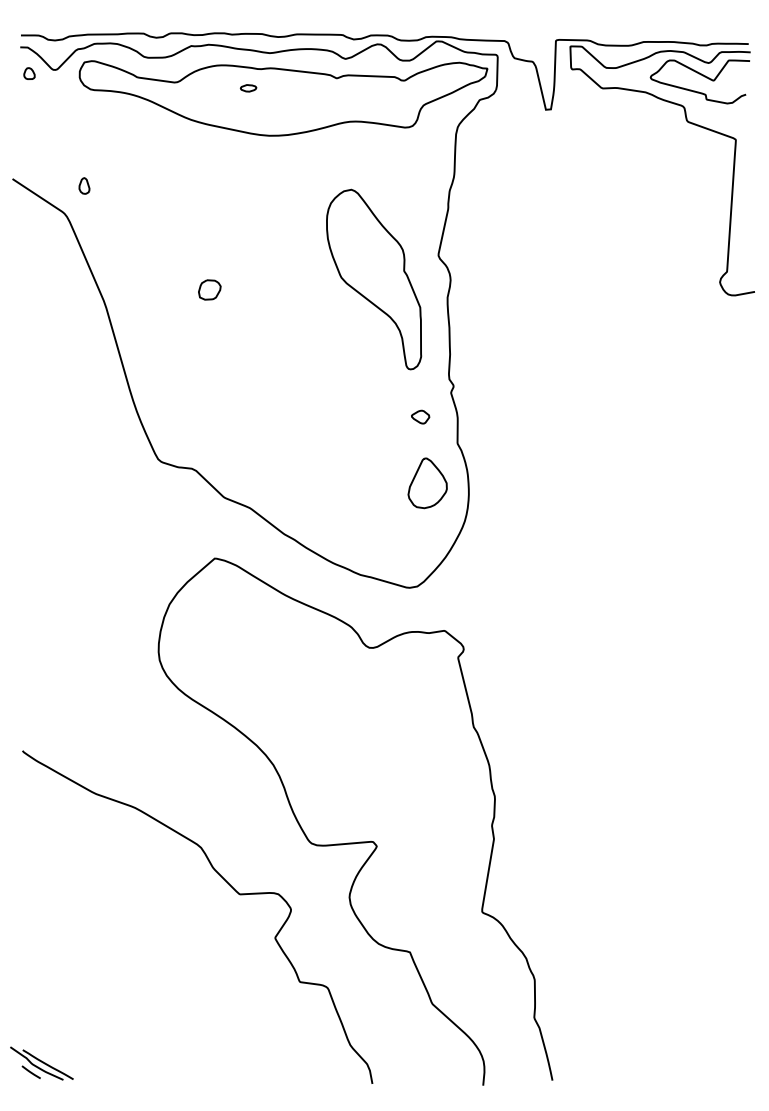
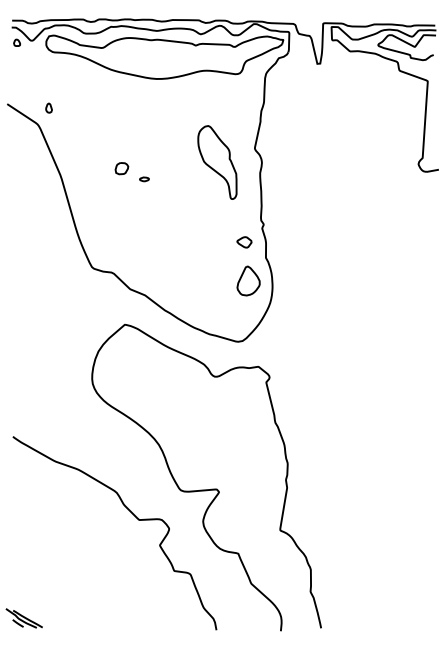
part: (248, 88) -> (144, 179), moved
part: (374, 279) -> (217, 162), size x0.7
part: (420, 417) -> (244, 242), size x1.4

